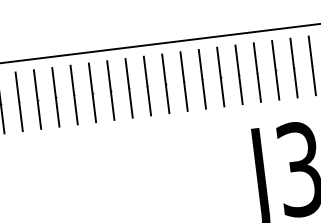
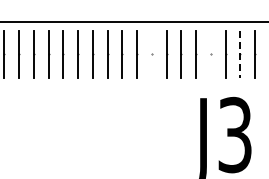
line: (294, 68) -> (240, 54), solid -> dashed
line: (256, 71) -> (210, 53), removed
line: (183, 80) -> (151, 53), removed

